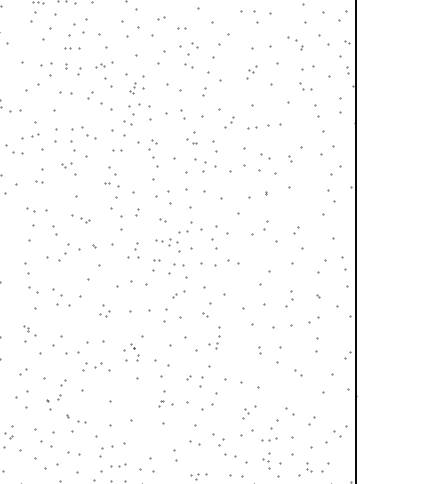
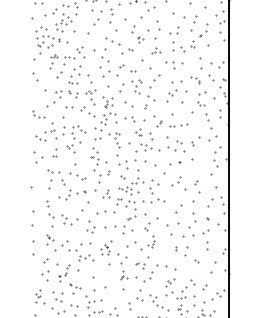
part: (251, 71) -> (171, 95), size x1.67
part: (80, 219) -> (77, 176), size x1.67
part: (289, 299) -> (192, 220), size x1.67
part: (104, 309) -> (90, 226), size x1.67

